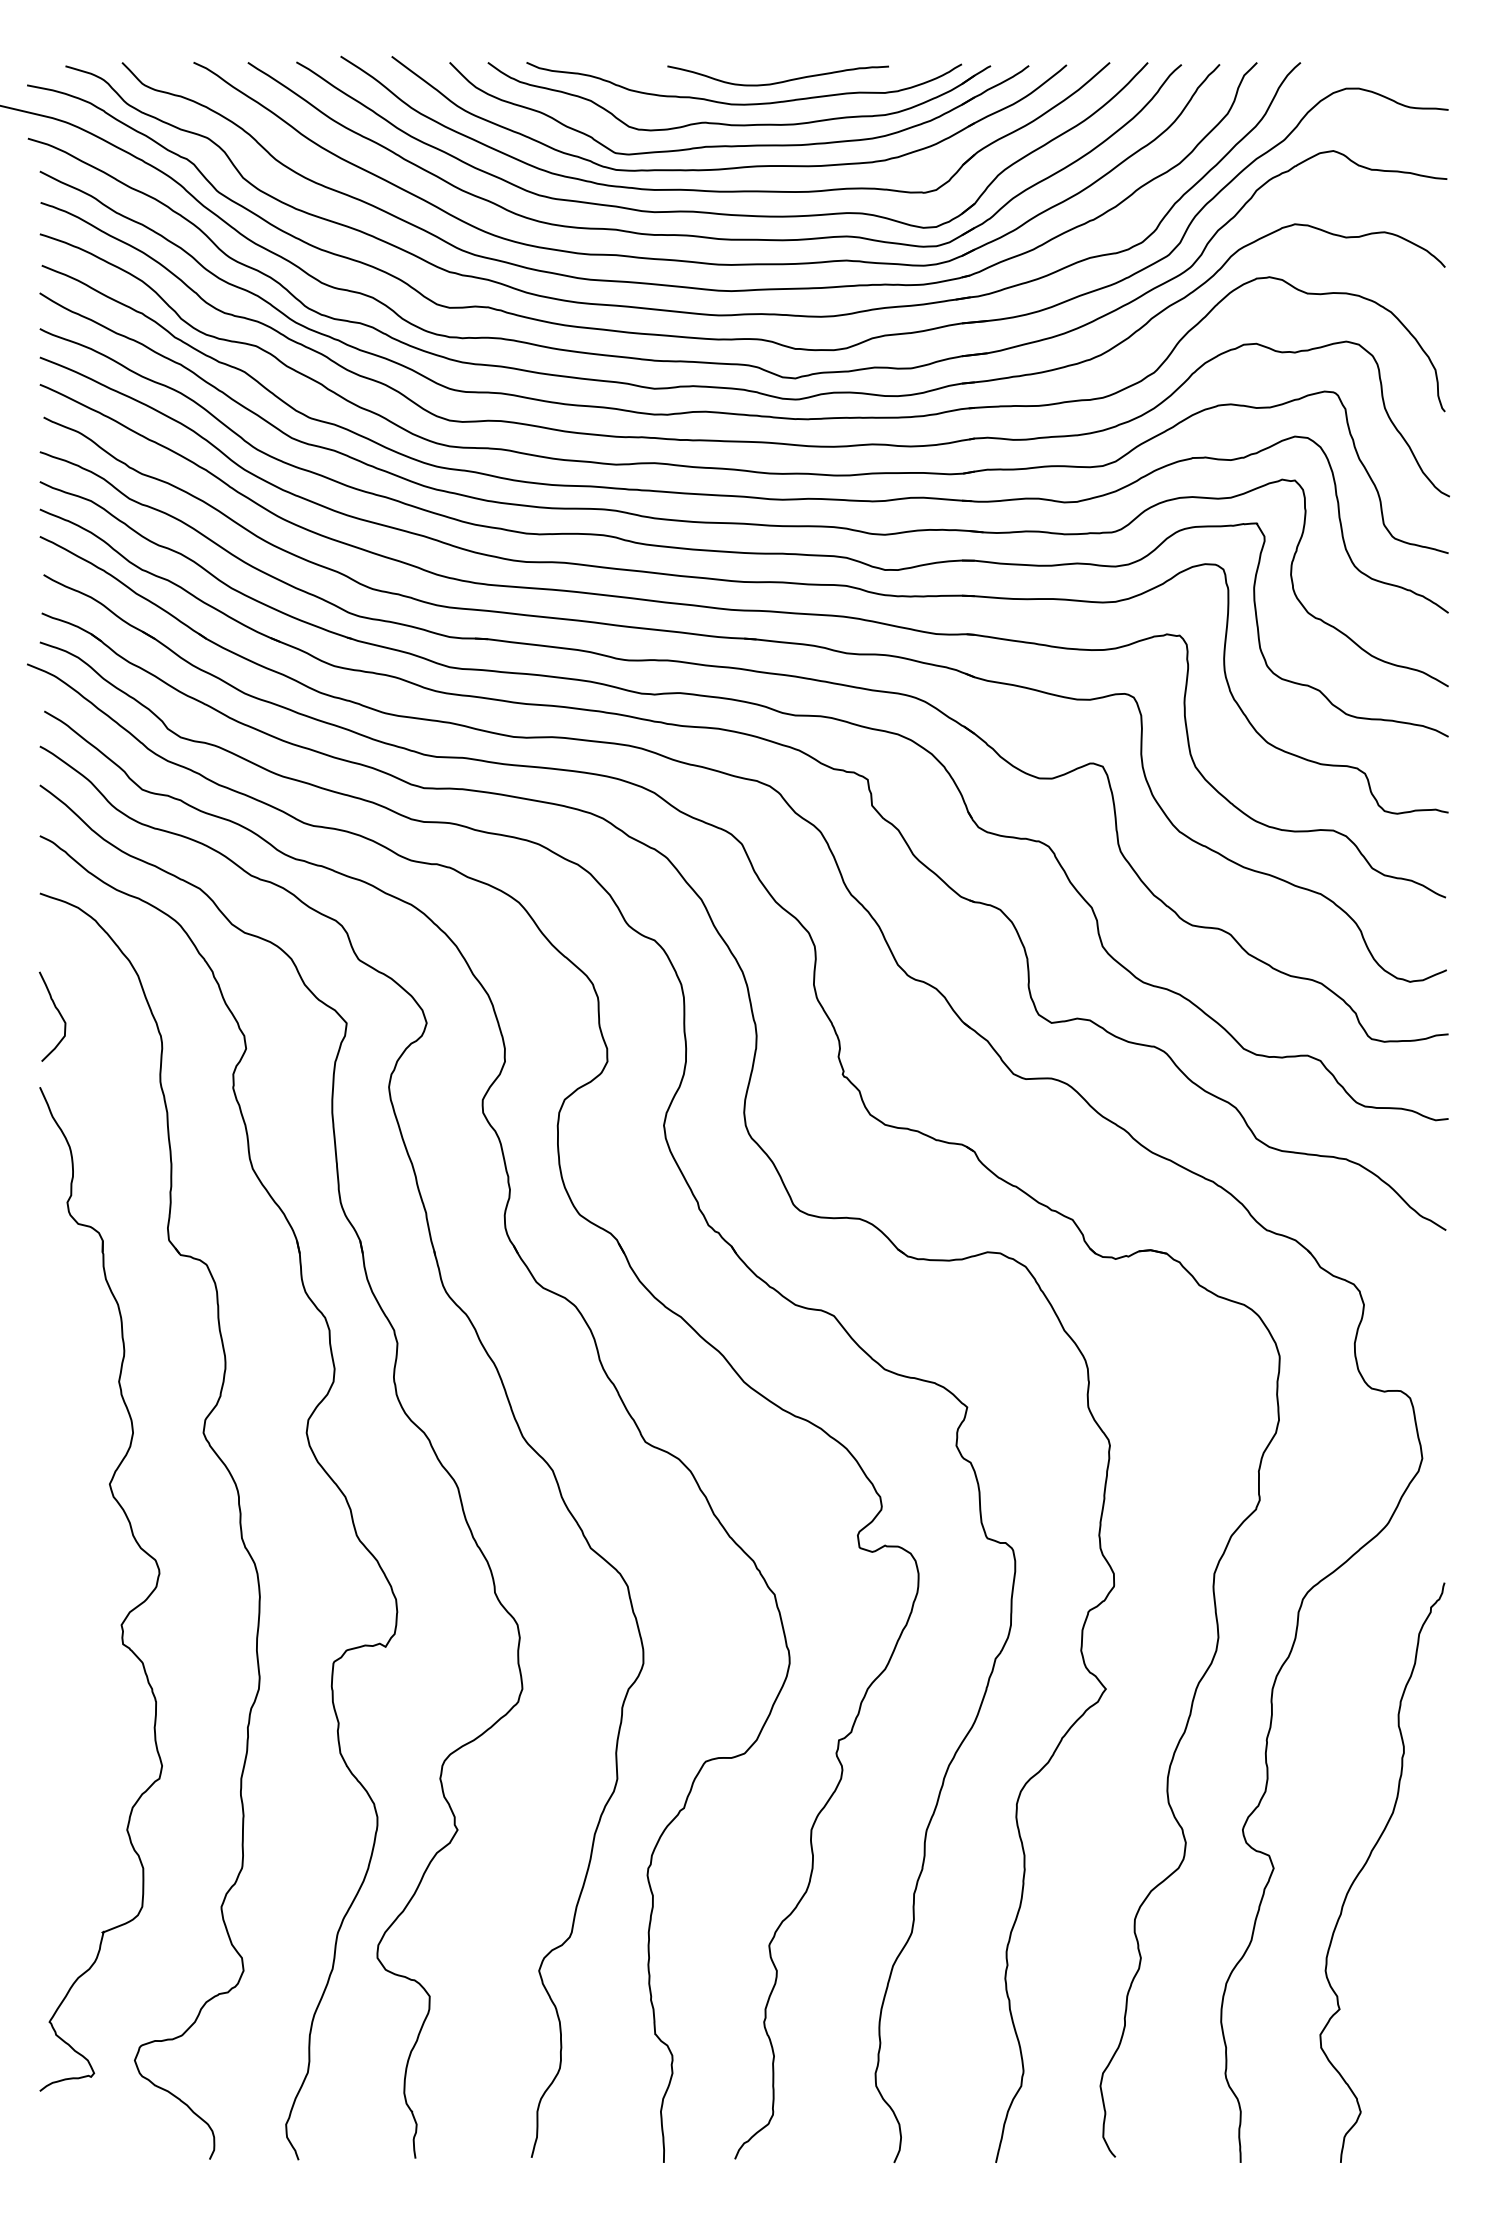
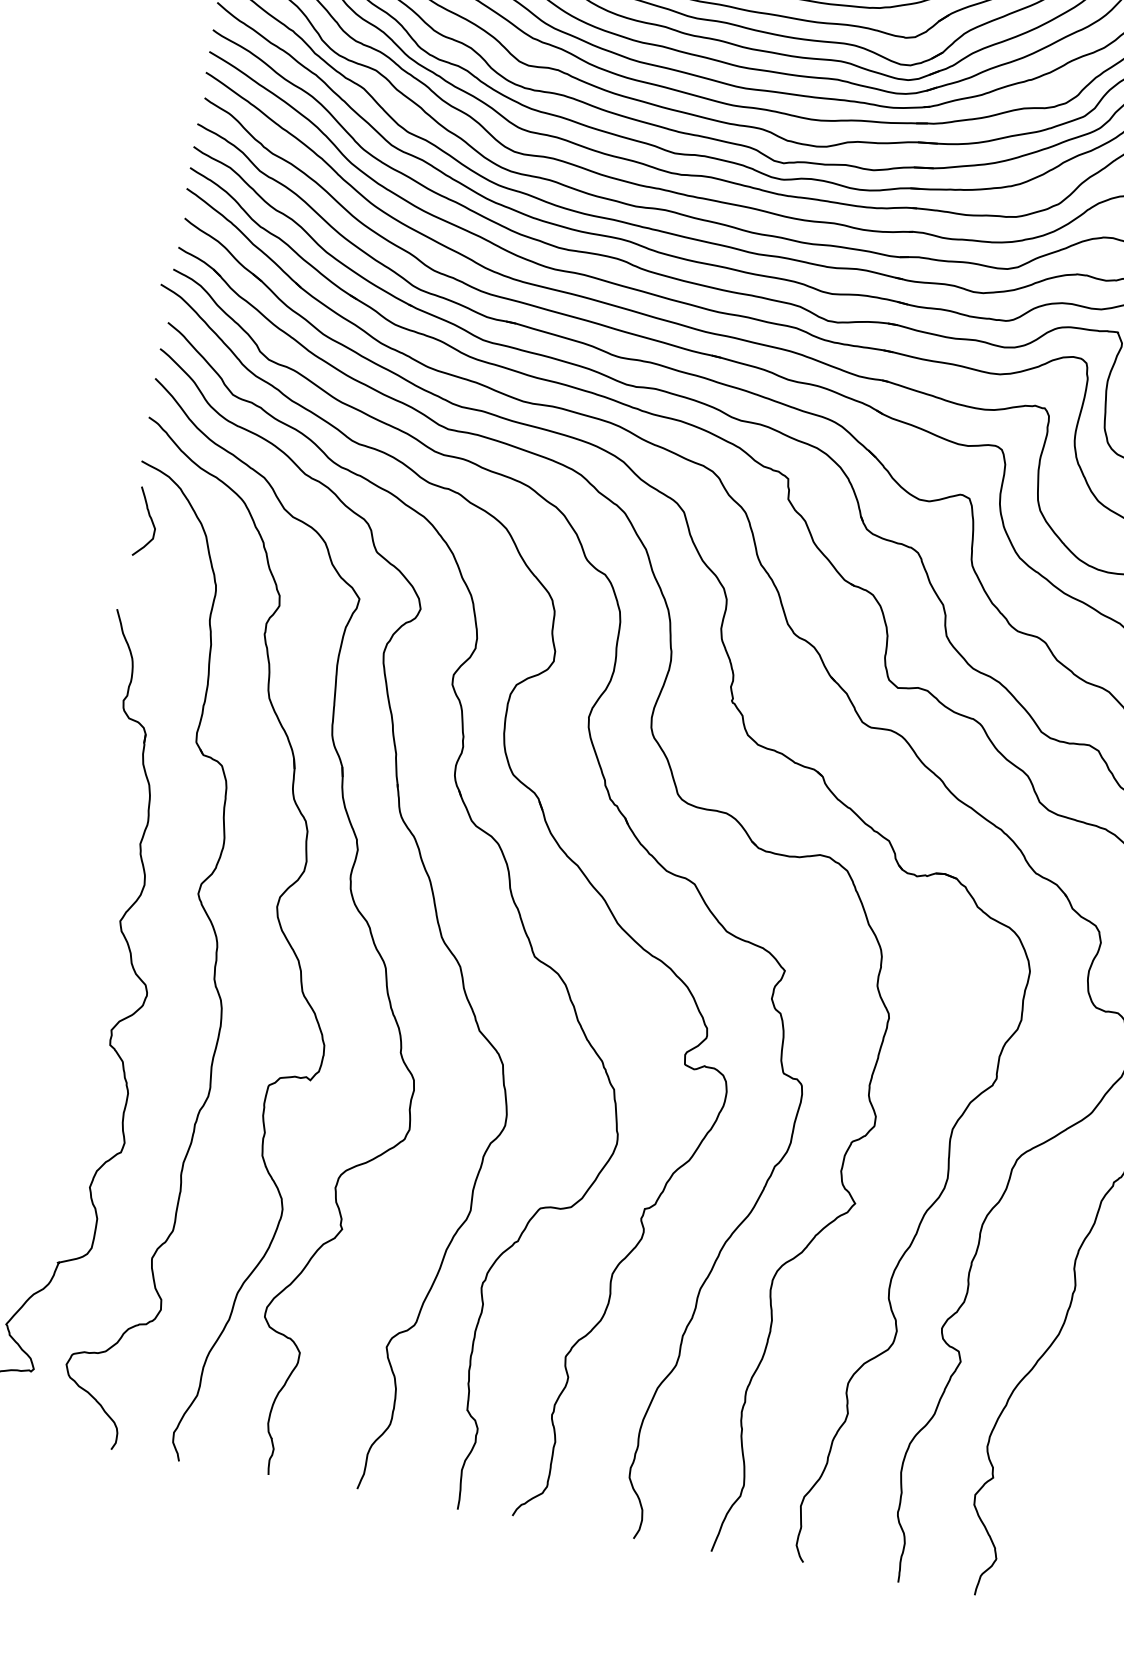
curve: (58, 1013) -> (151, 520), moved

